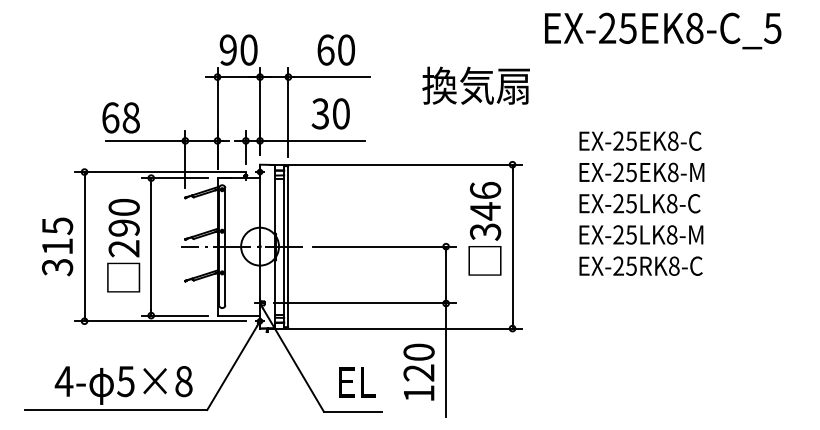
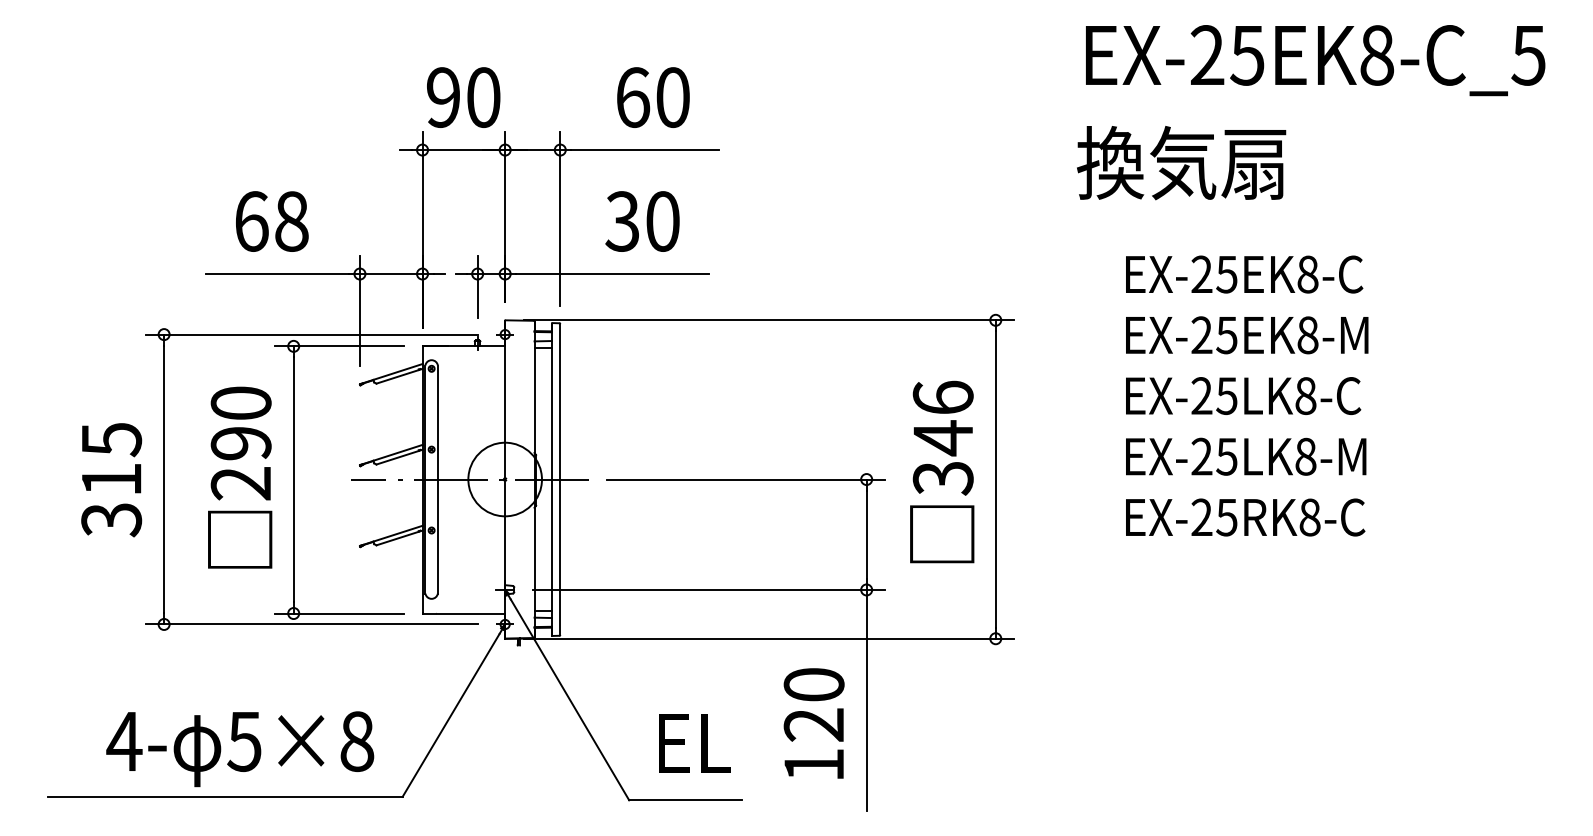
text: (663, 30) -> (1316, 59), moved
text: (475, 85) -> (1180, 162), moved
text: (120, 117) -> (270, 220), moved
text: (484, 228) -> (941, 471), moved

